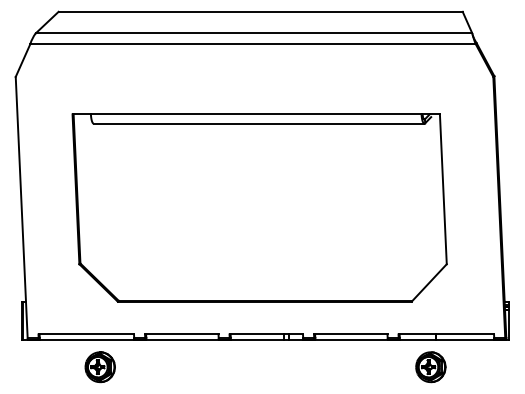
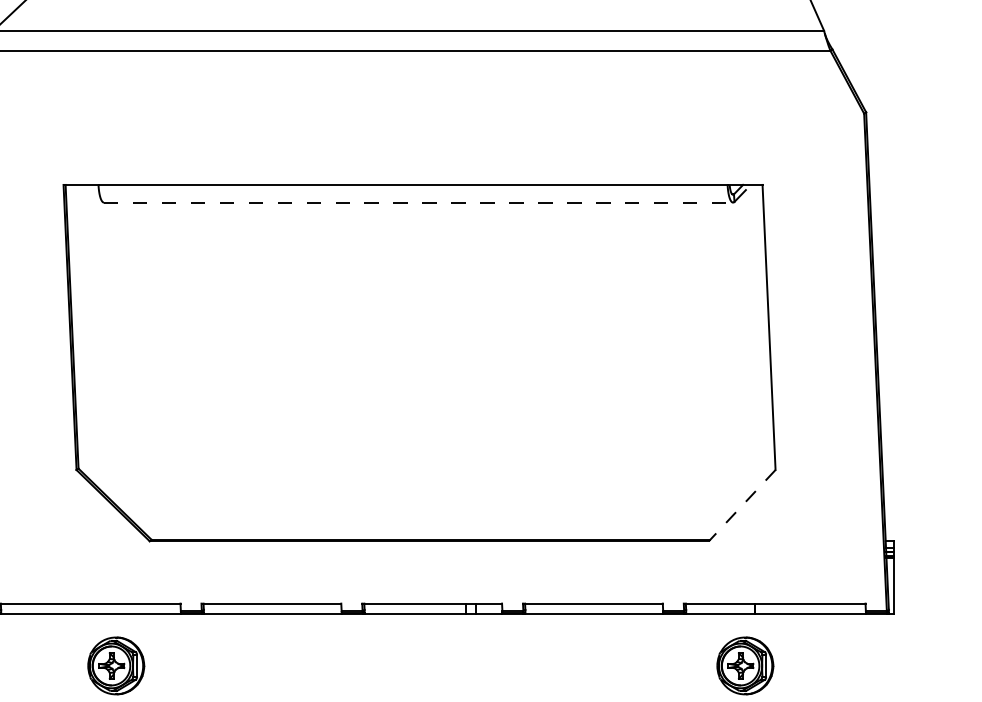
line: (259, 123) -> (419, 202), solid -> dashed
line: (429, 282) -> (742, 504), solid -> dashed

